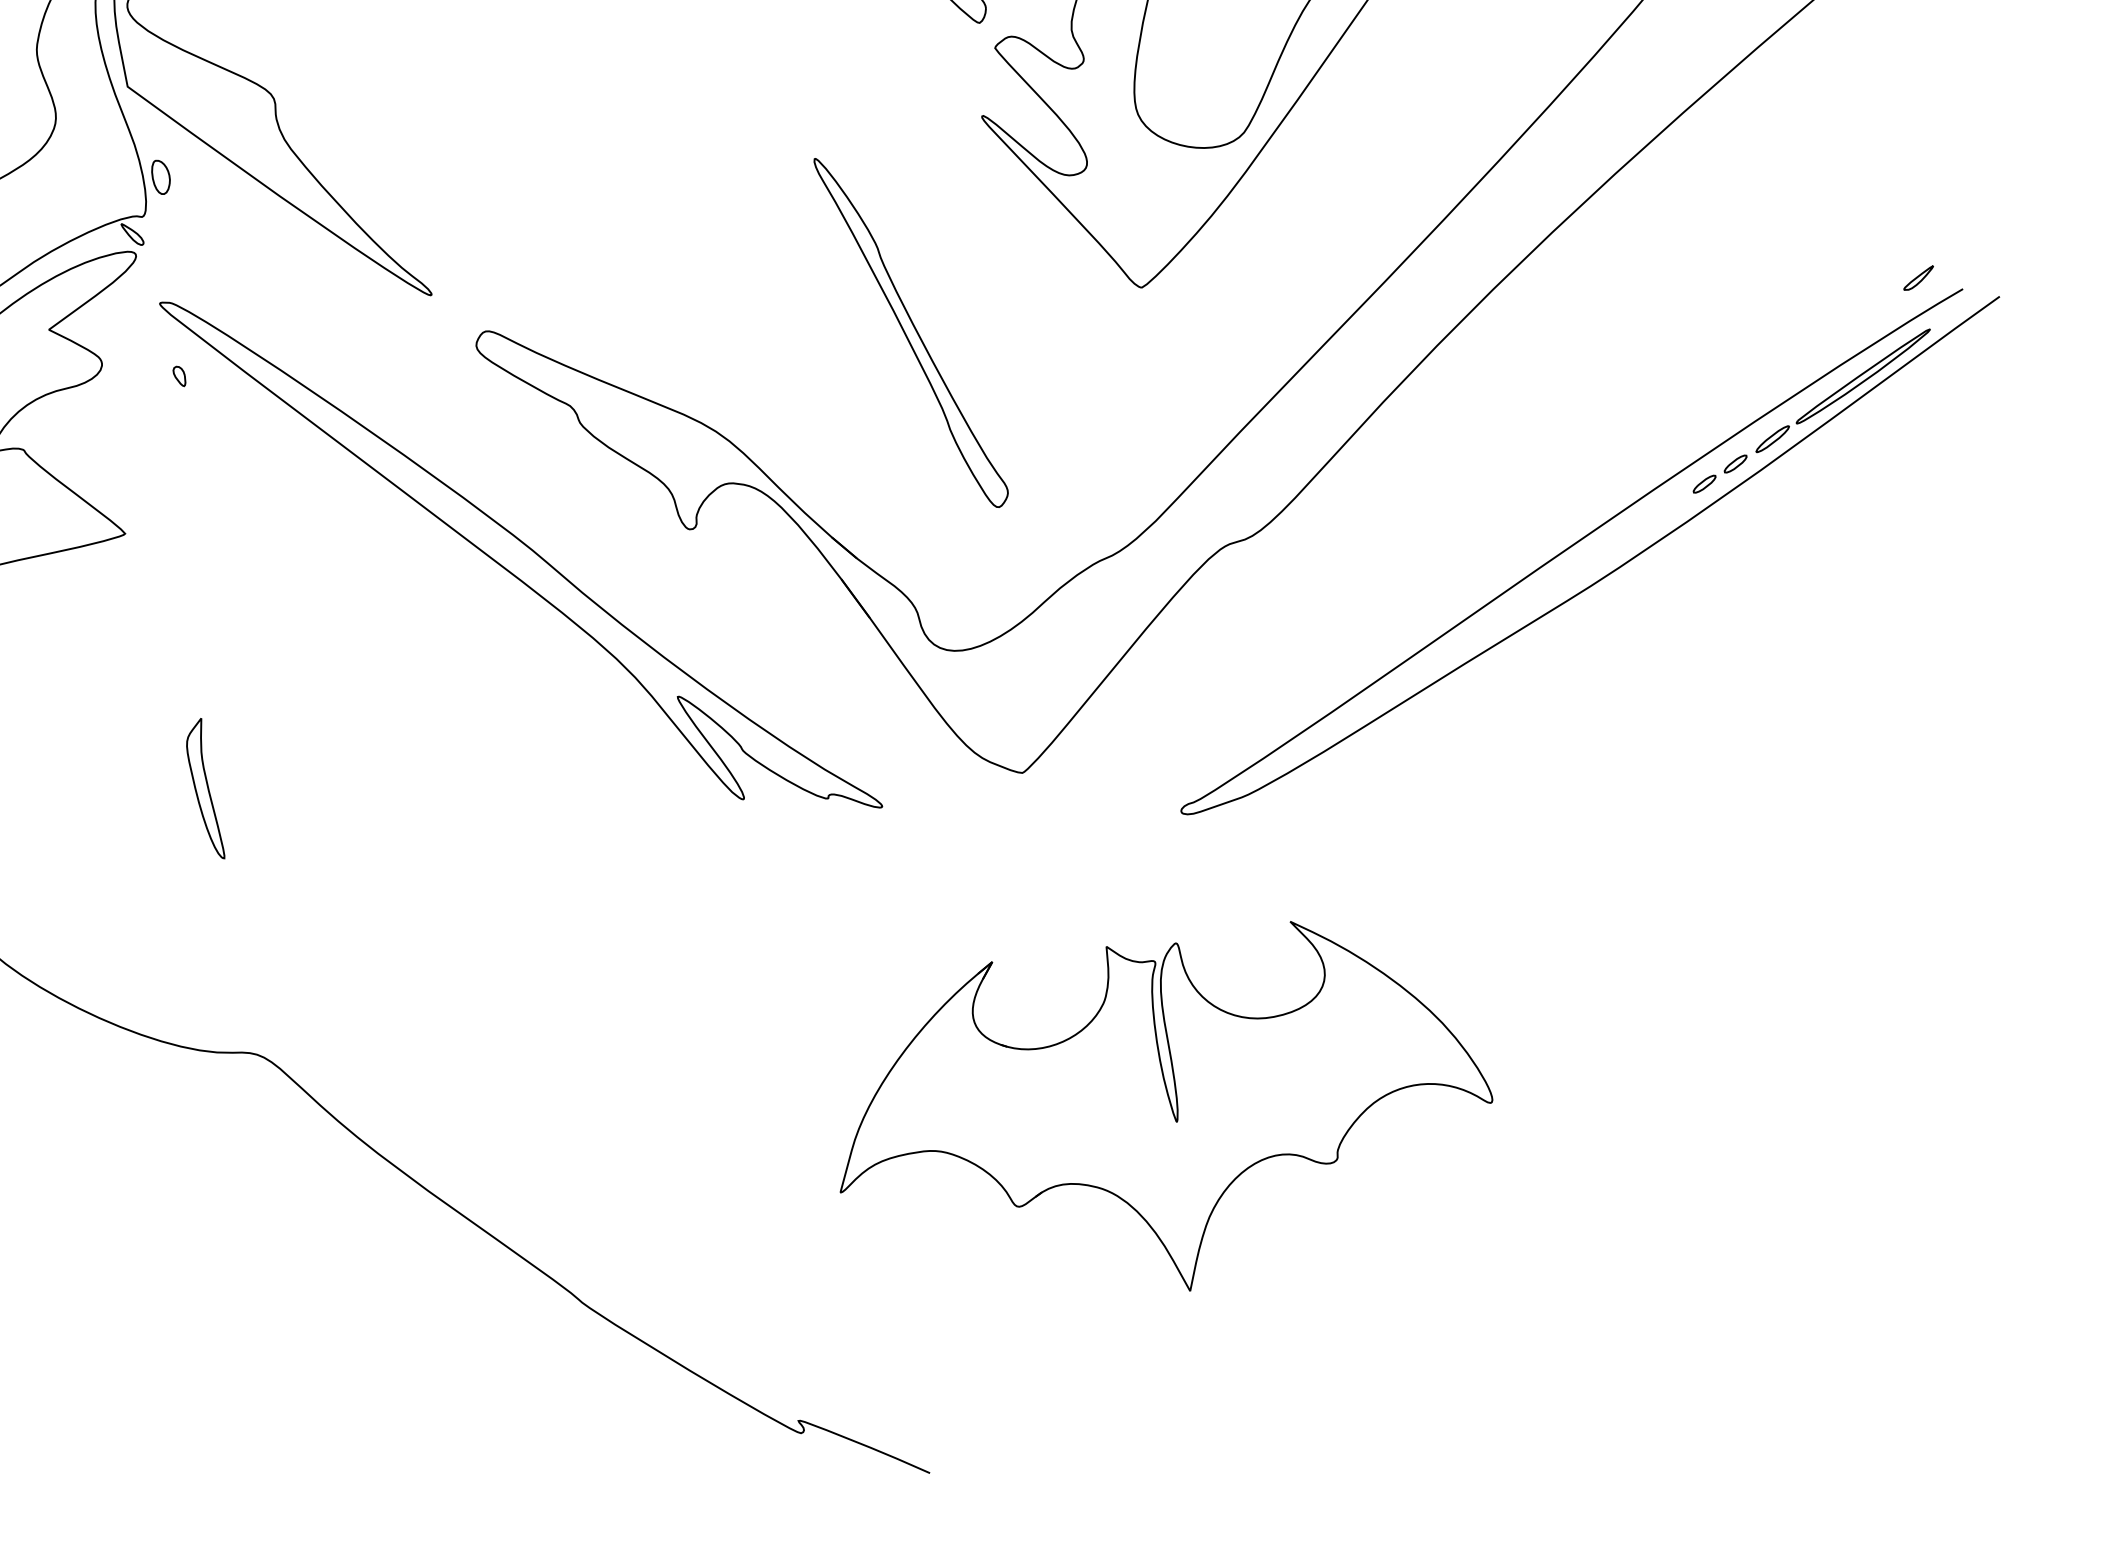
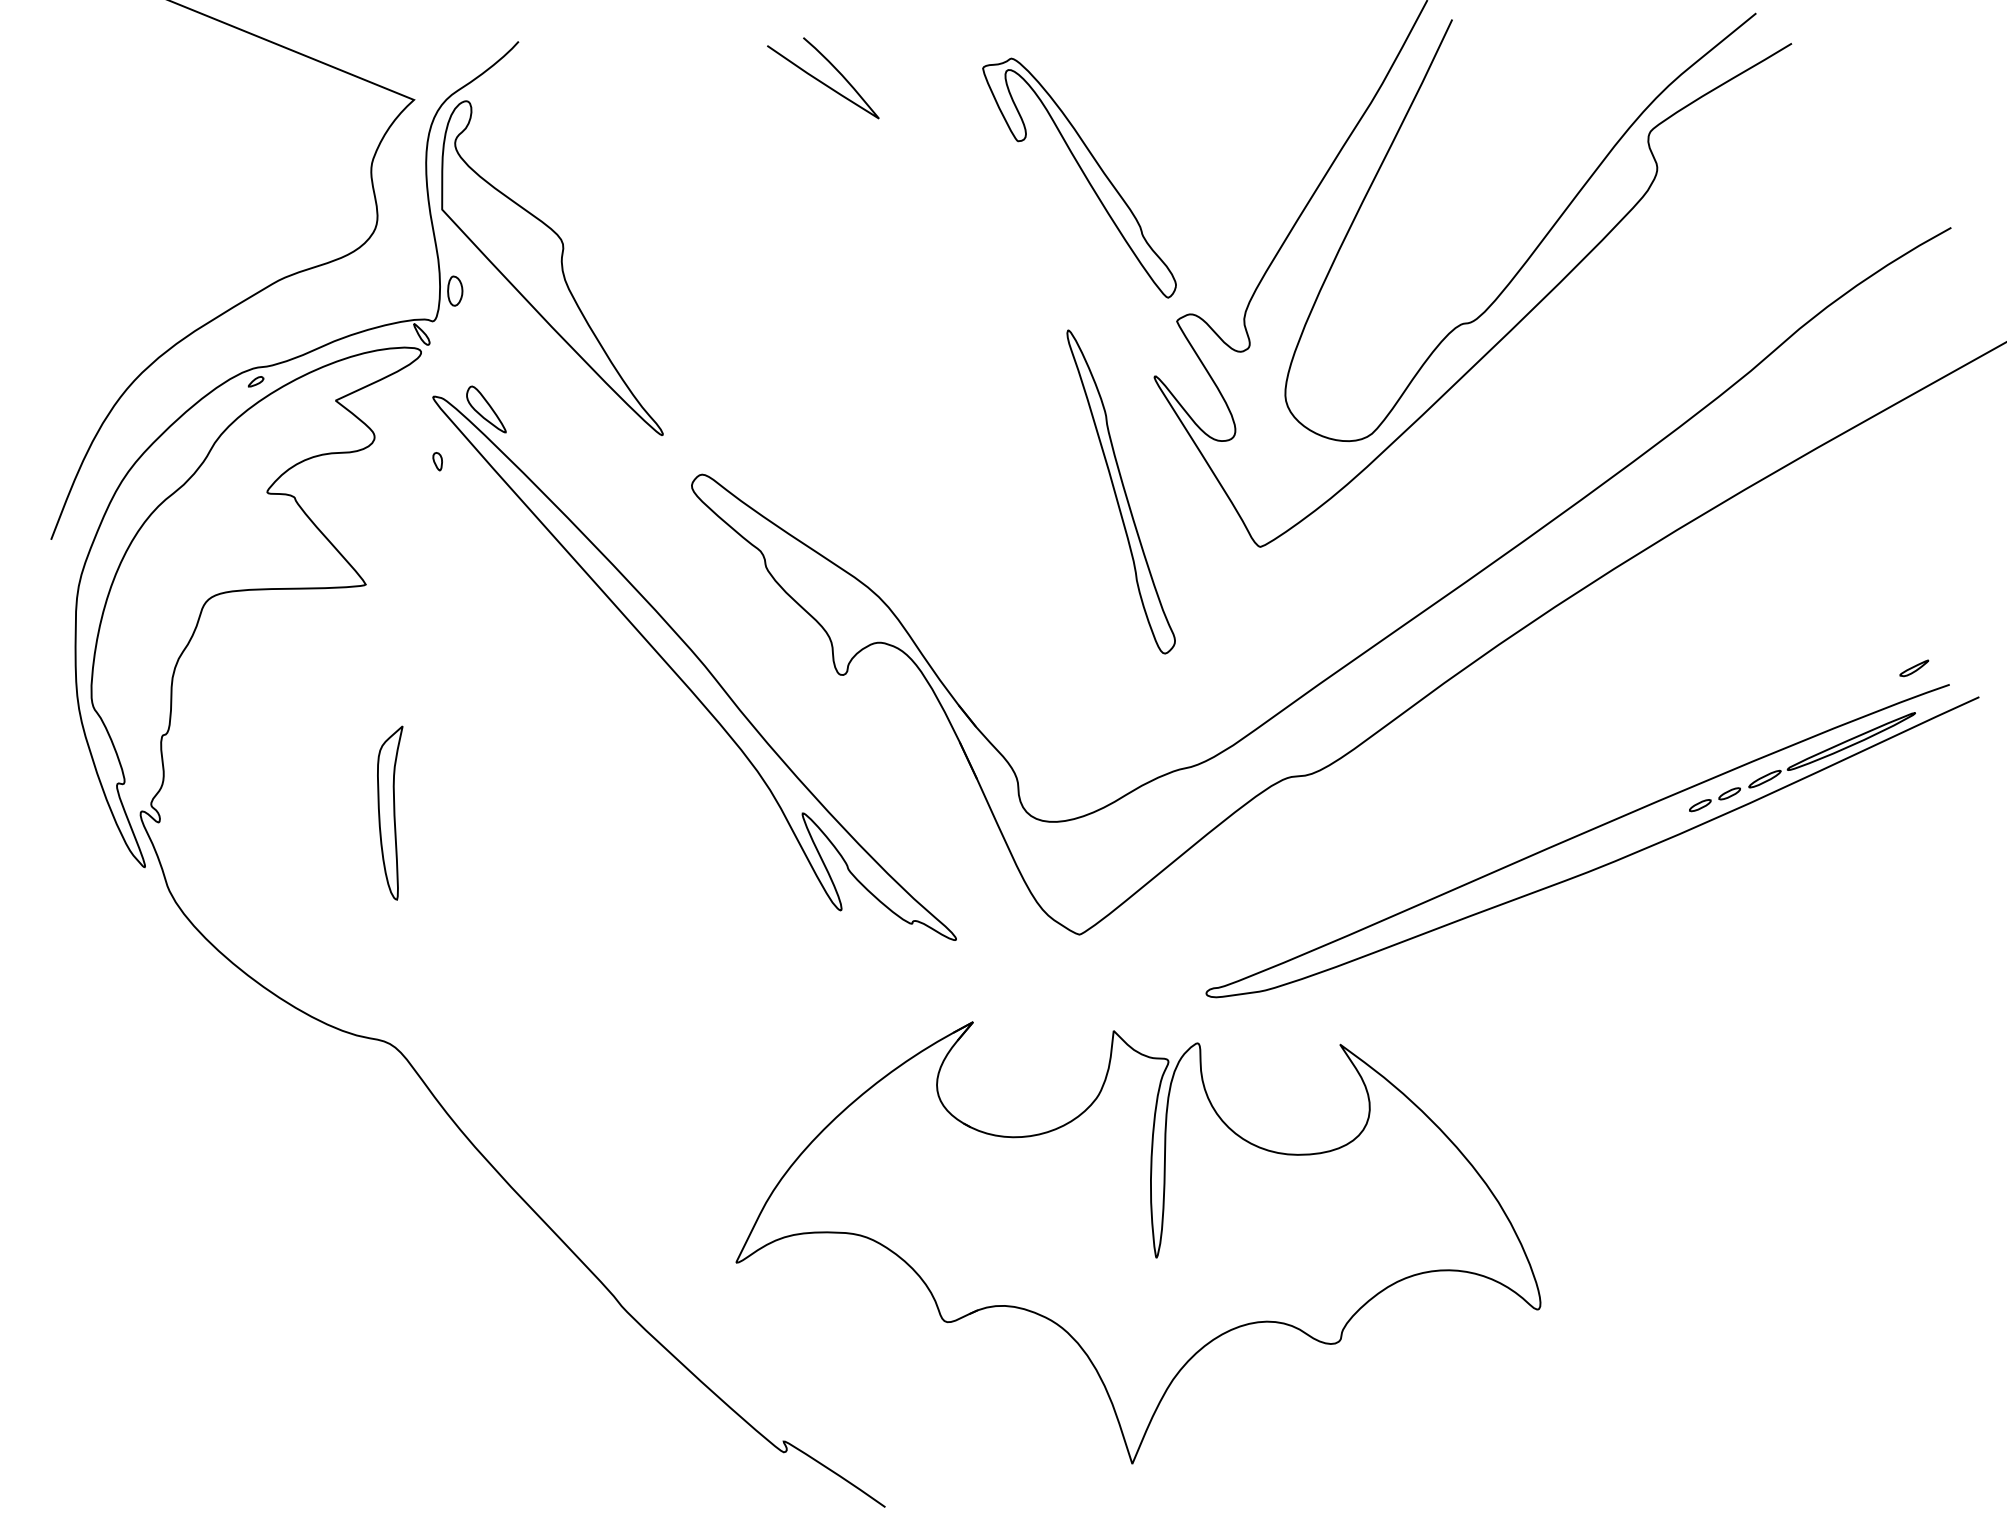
part: (223, 305) -> (486, 409), added
part: (911, 331) -> (1120, 491), moved
part: (205, 789) -> (390, 812), size x1.43
part: (1159, 1112) -> (1138, 1242), size x1.43

